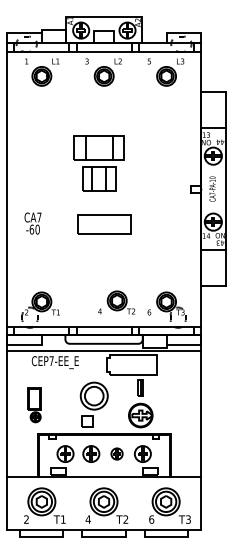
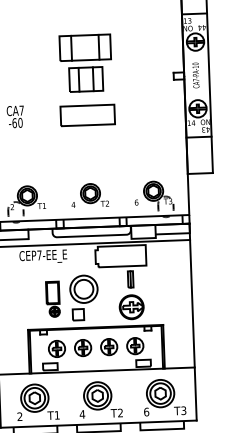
part: (98, 163) -> (85, 63), moved
part: (116, 302) -> (89, 195), moved
part: (34, 405) -> (53, 299), moved
part: (116, 453) -> (108, 346), size x1.43

